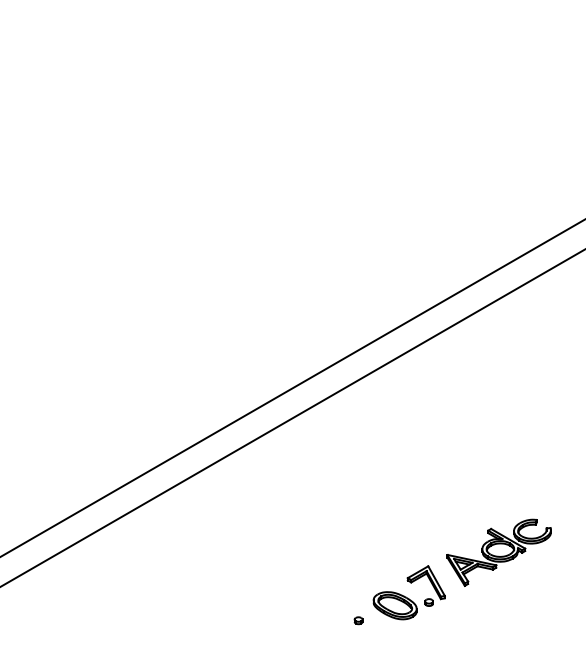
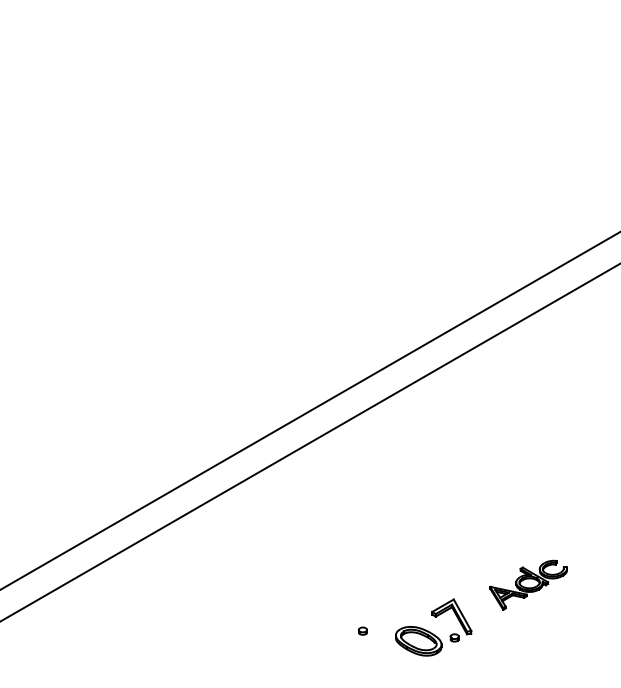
part: (498, 553) -> (528, 585), size x0.7
part: (358, 620) -> (362, 630), moved

